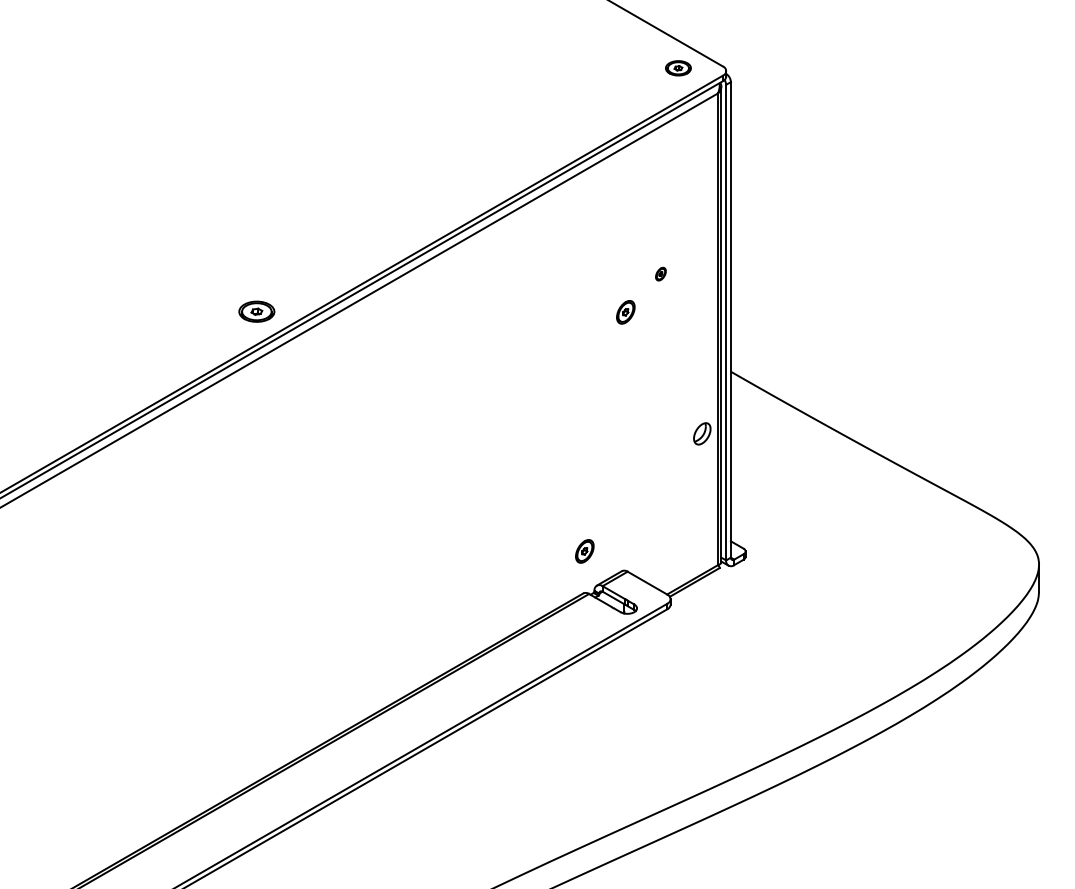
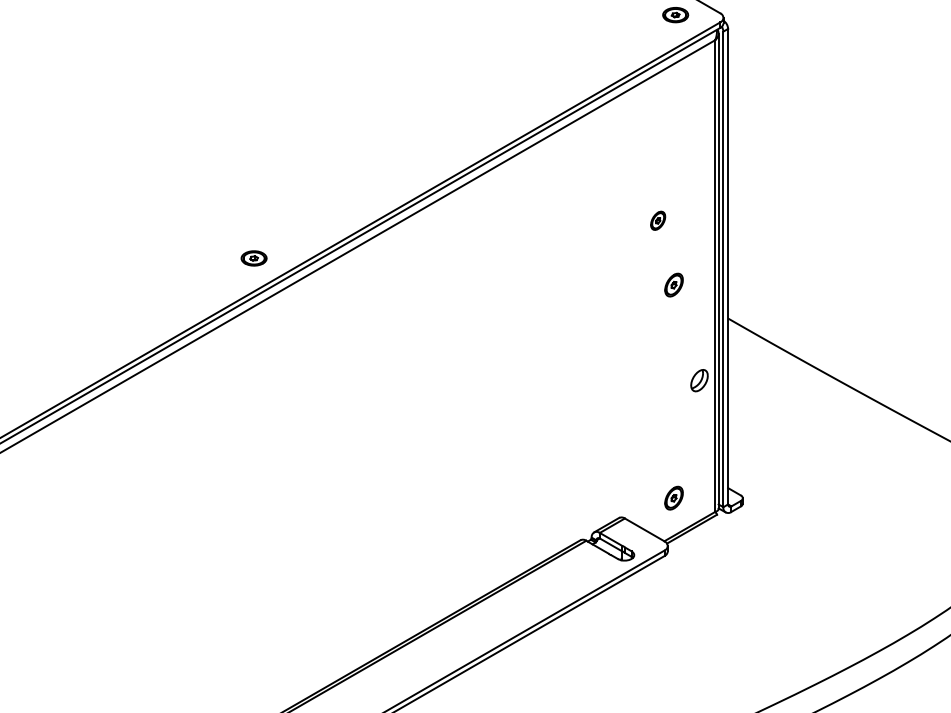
part: (660, 274) -> (657, 221), size x1.43
part: (256, 311) -> (253, 258), size x0.71
part: (625, 312) -> (673, 285), moved
part: (584, 551) -> (673, 498), moved

